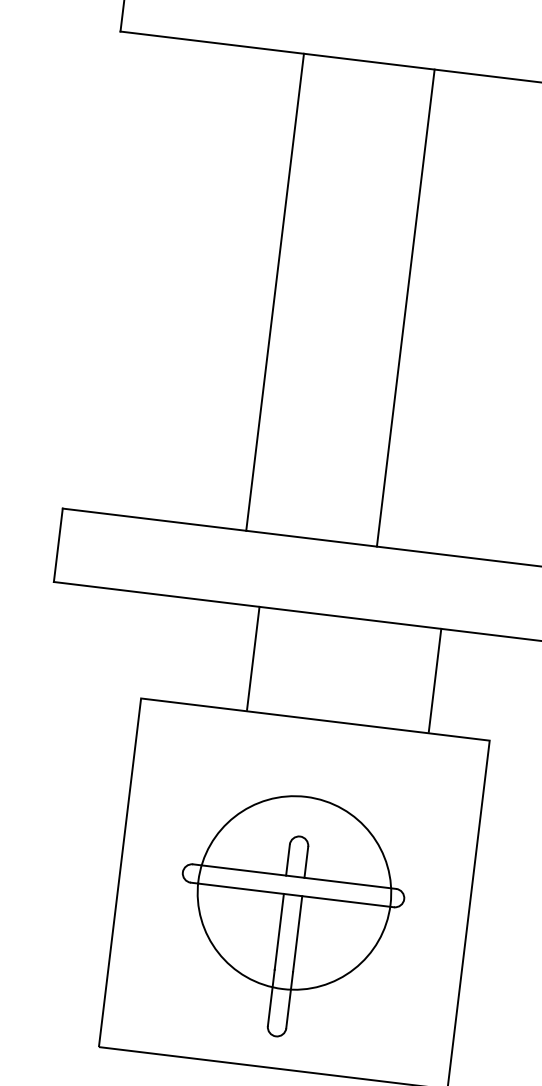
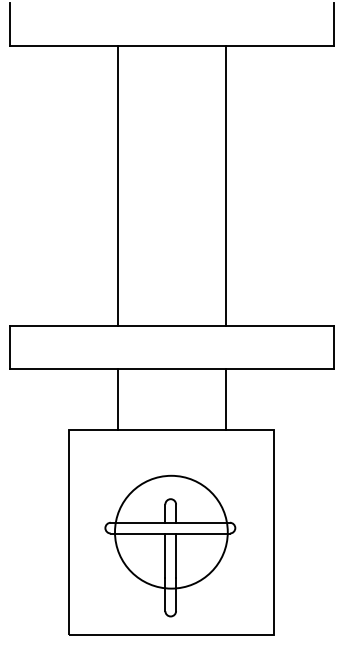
line: (405, 308) -> (225, 186), moved
line: (253, 658) -> (118, 399), moved
line: (434, 680) -> (225, 399), moved

